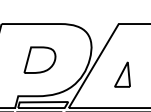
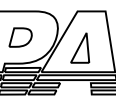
part: (122, 73) -> (80, 47), size x1.67

